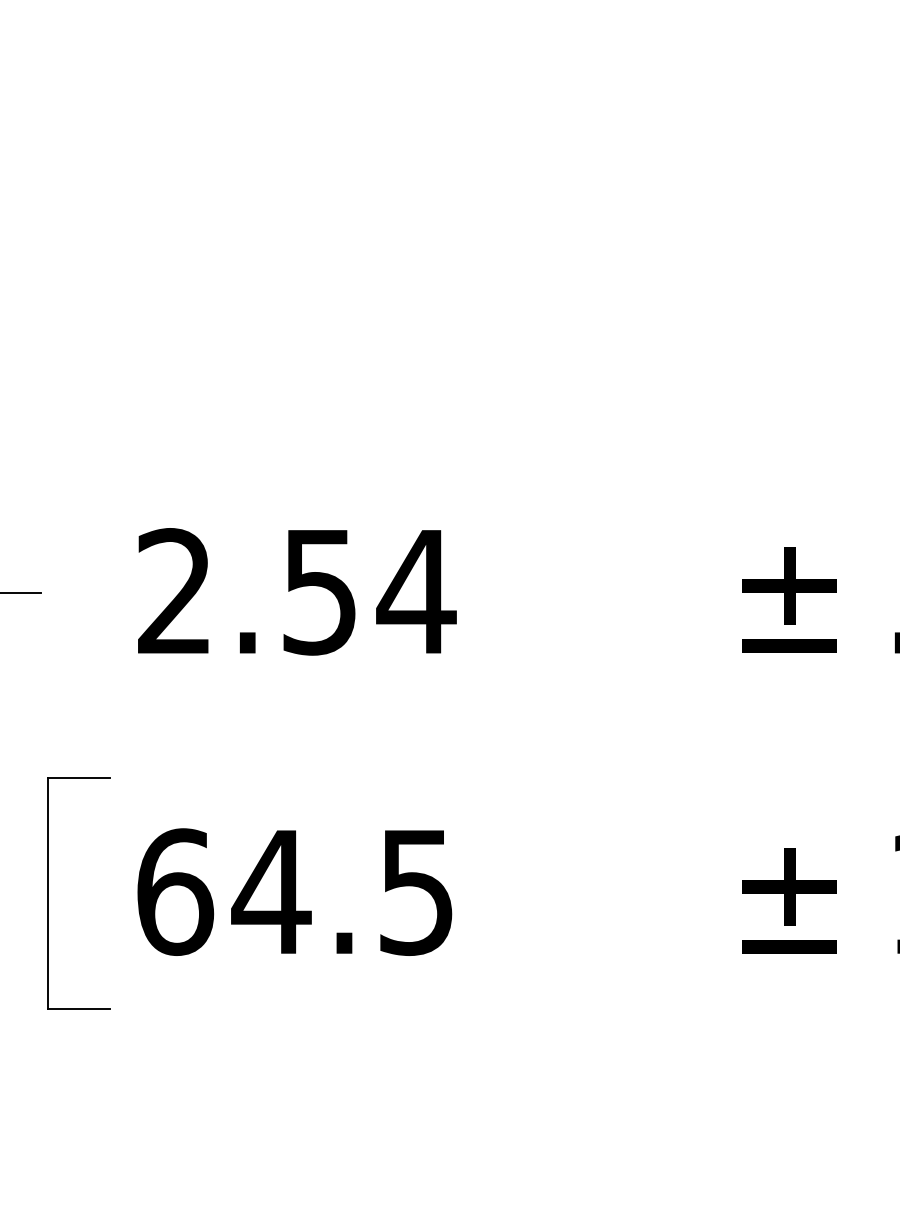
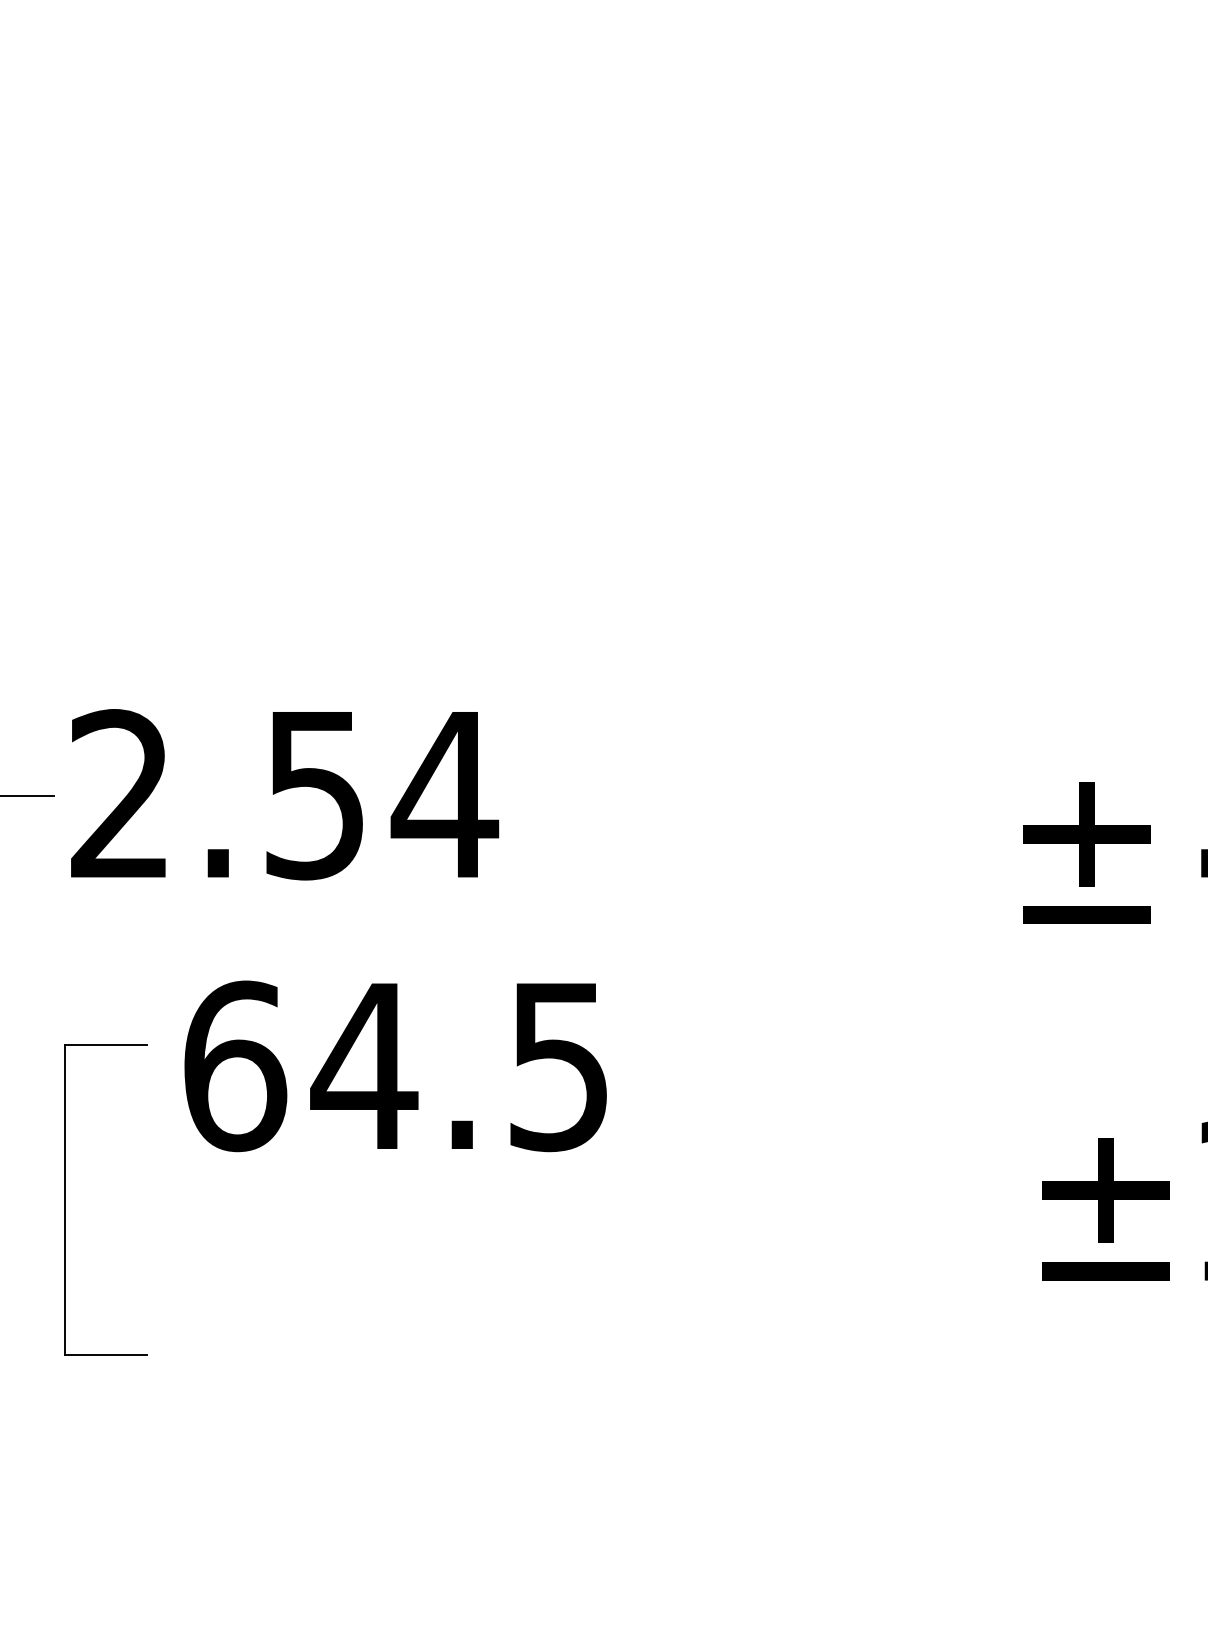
text: (297, 591) -> (285, 794), moved
text: (789, 599) -> (1086, 852), moved
text: (294, 891) -> (395, 1065), moved
text: (789, 900) -> (1105, 1209), moved

